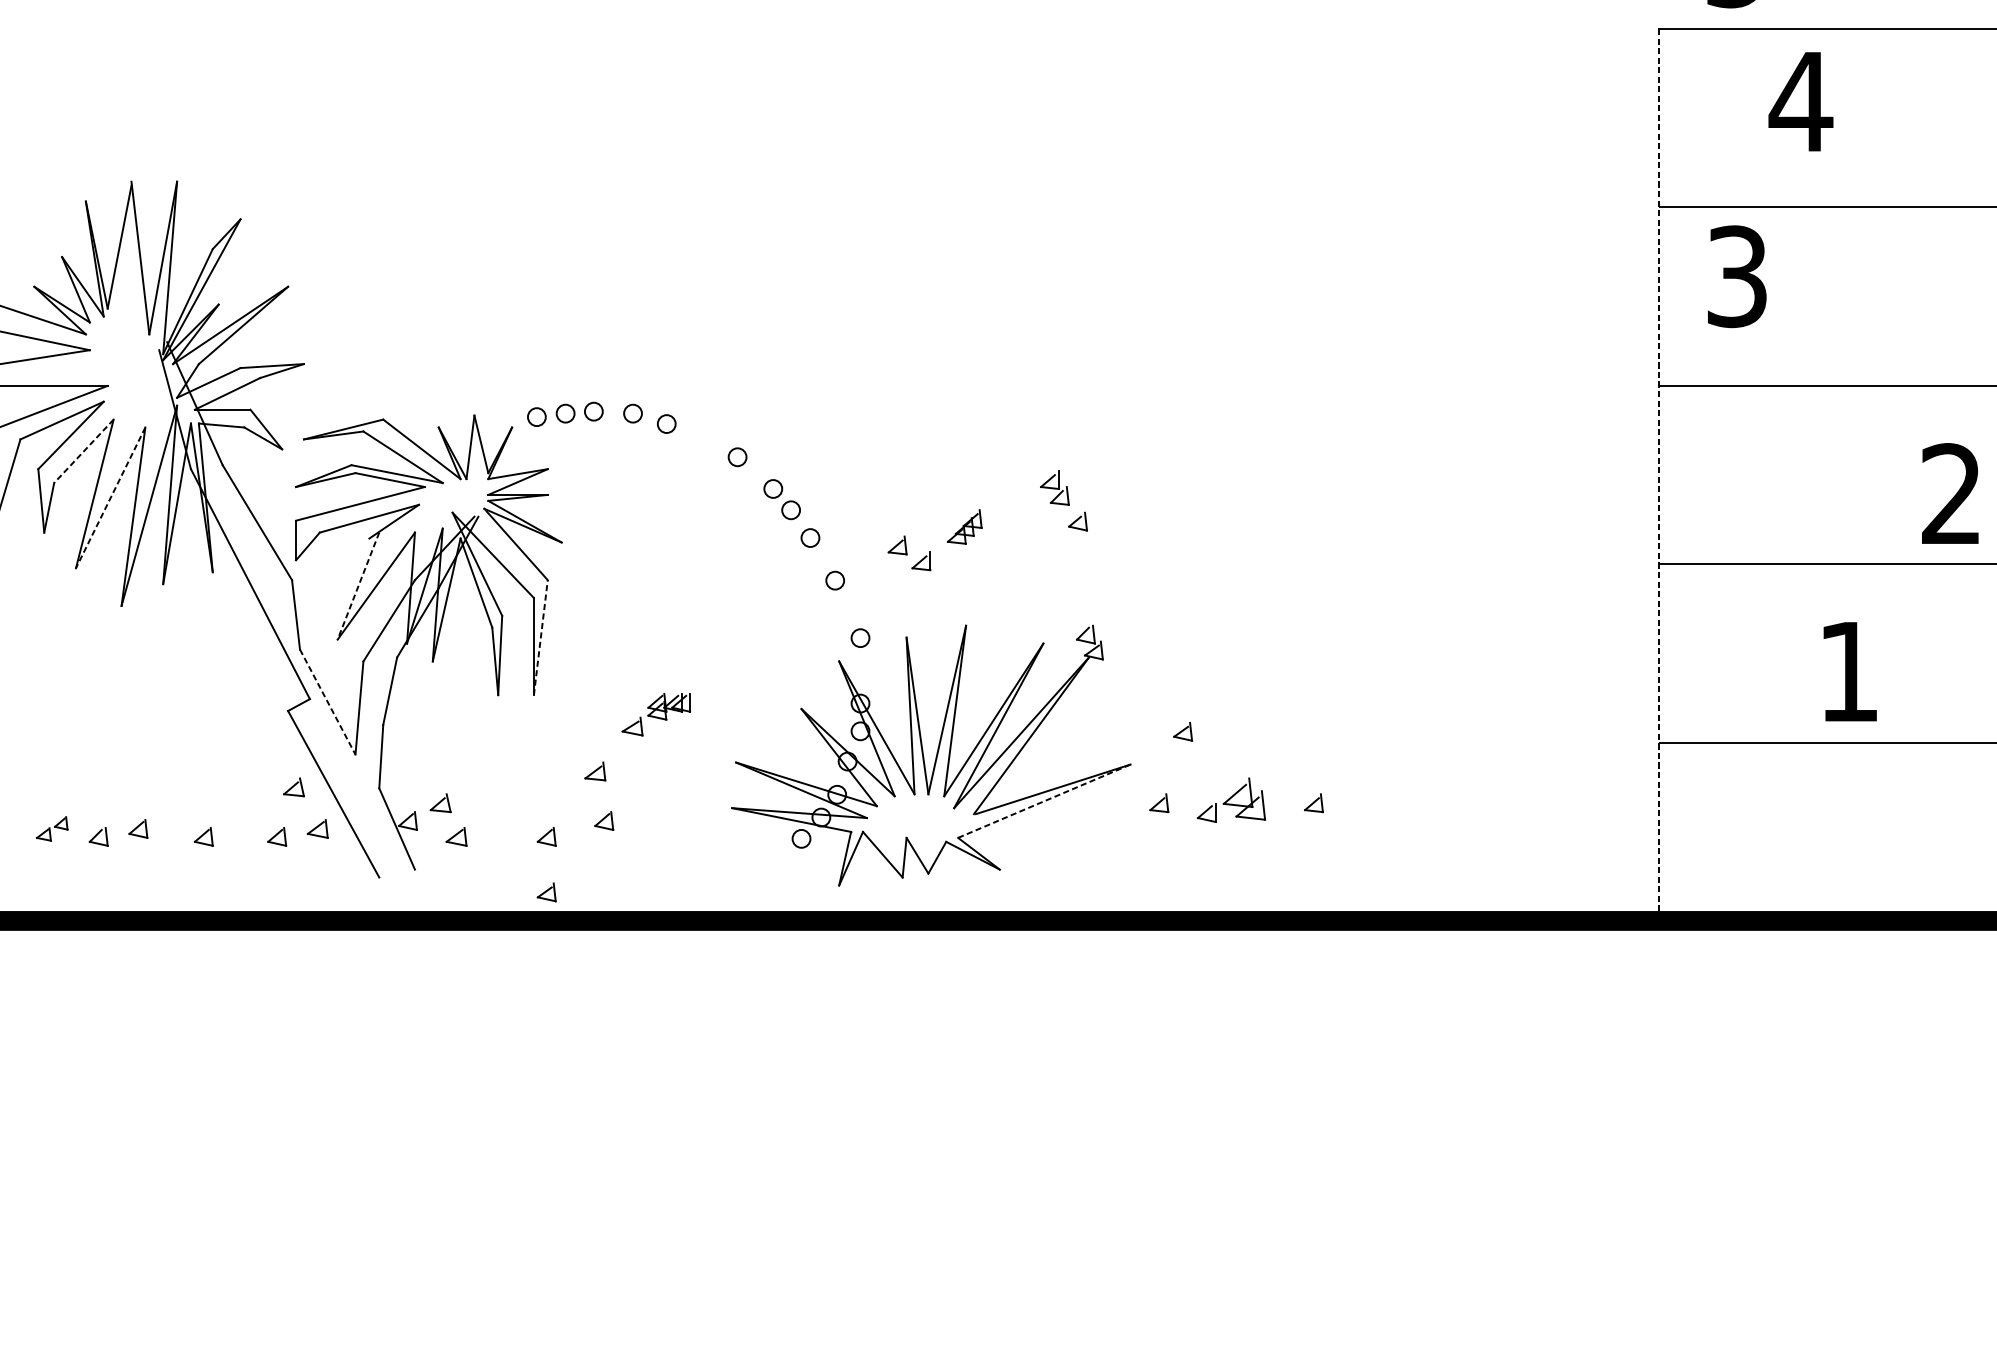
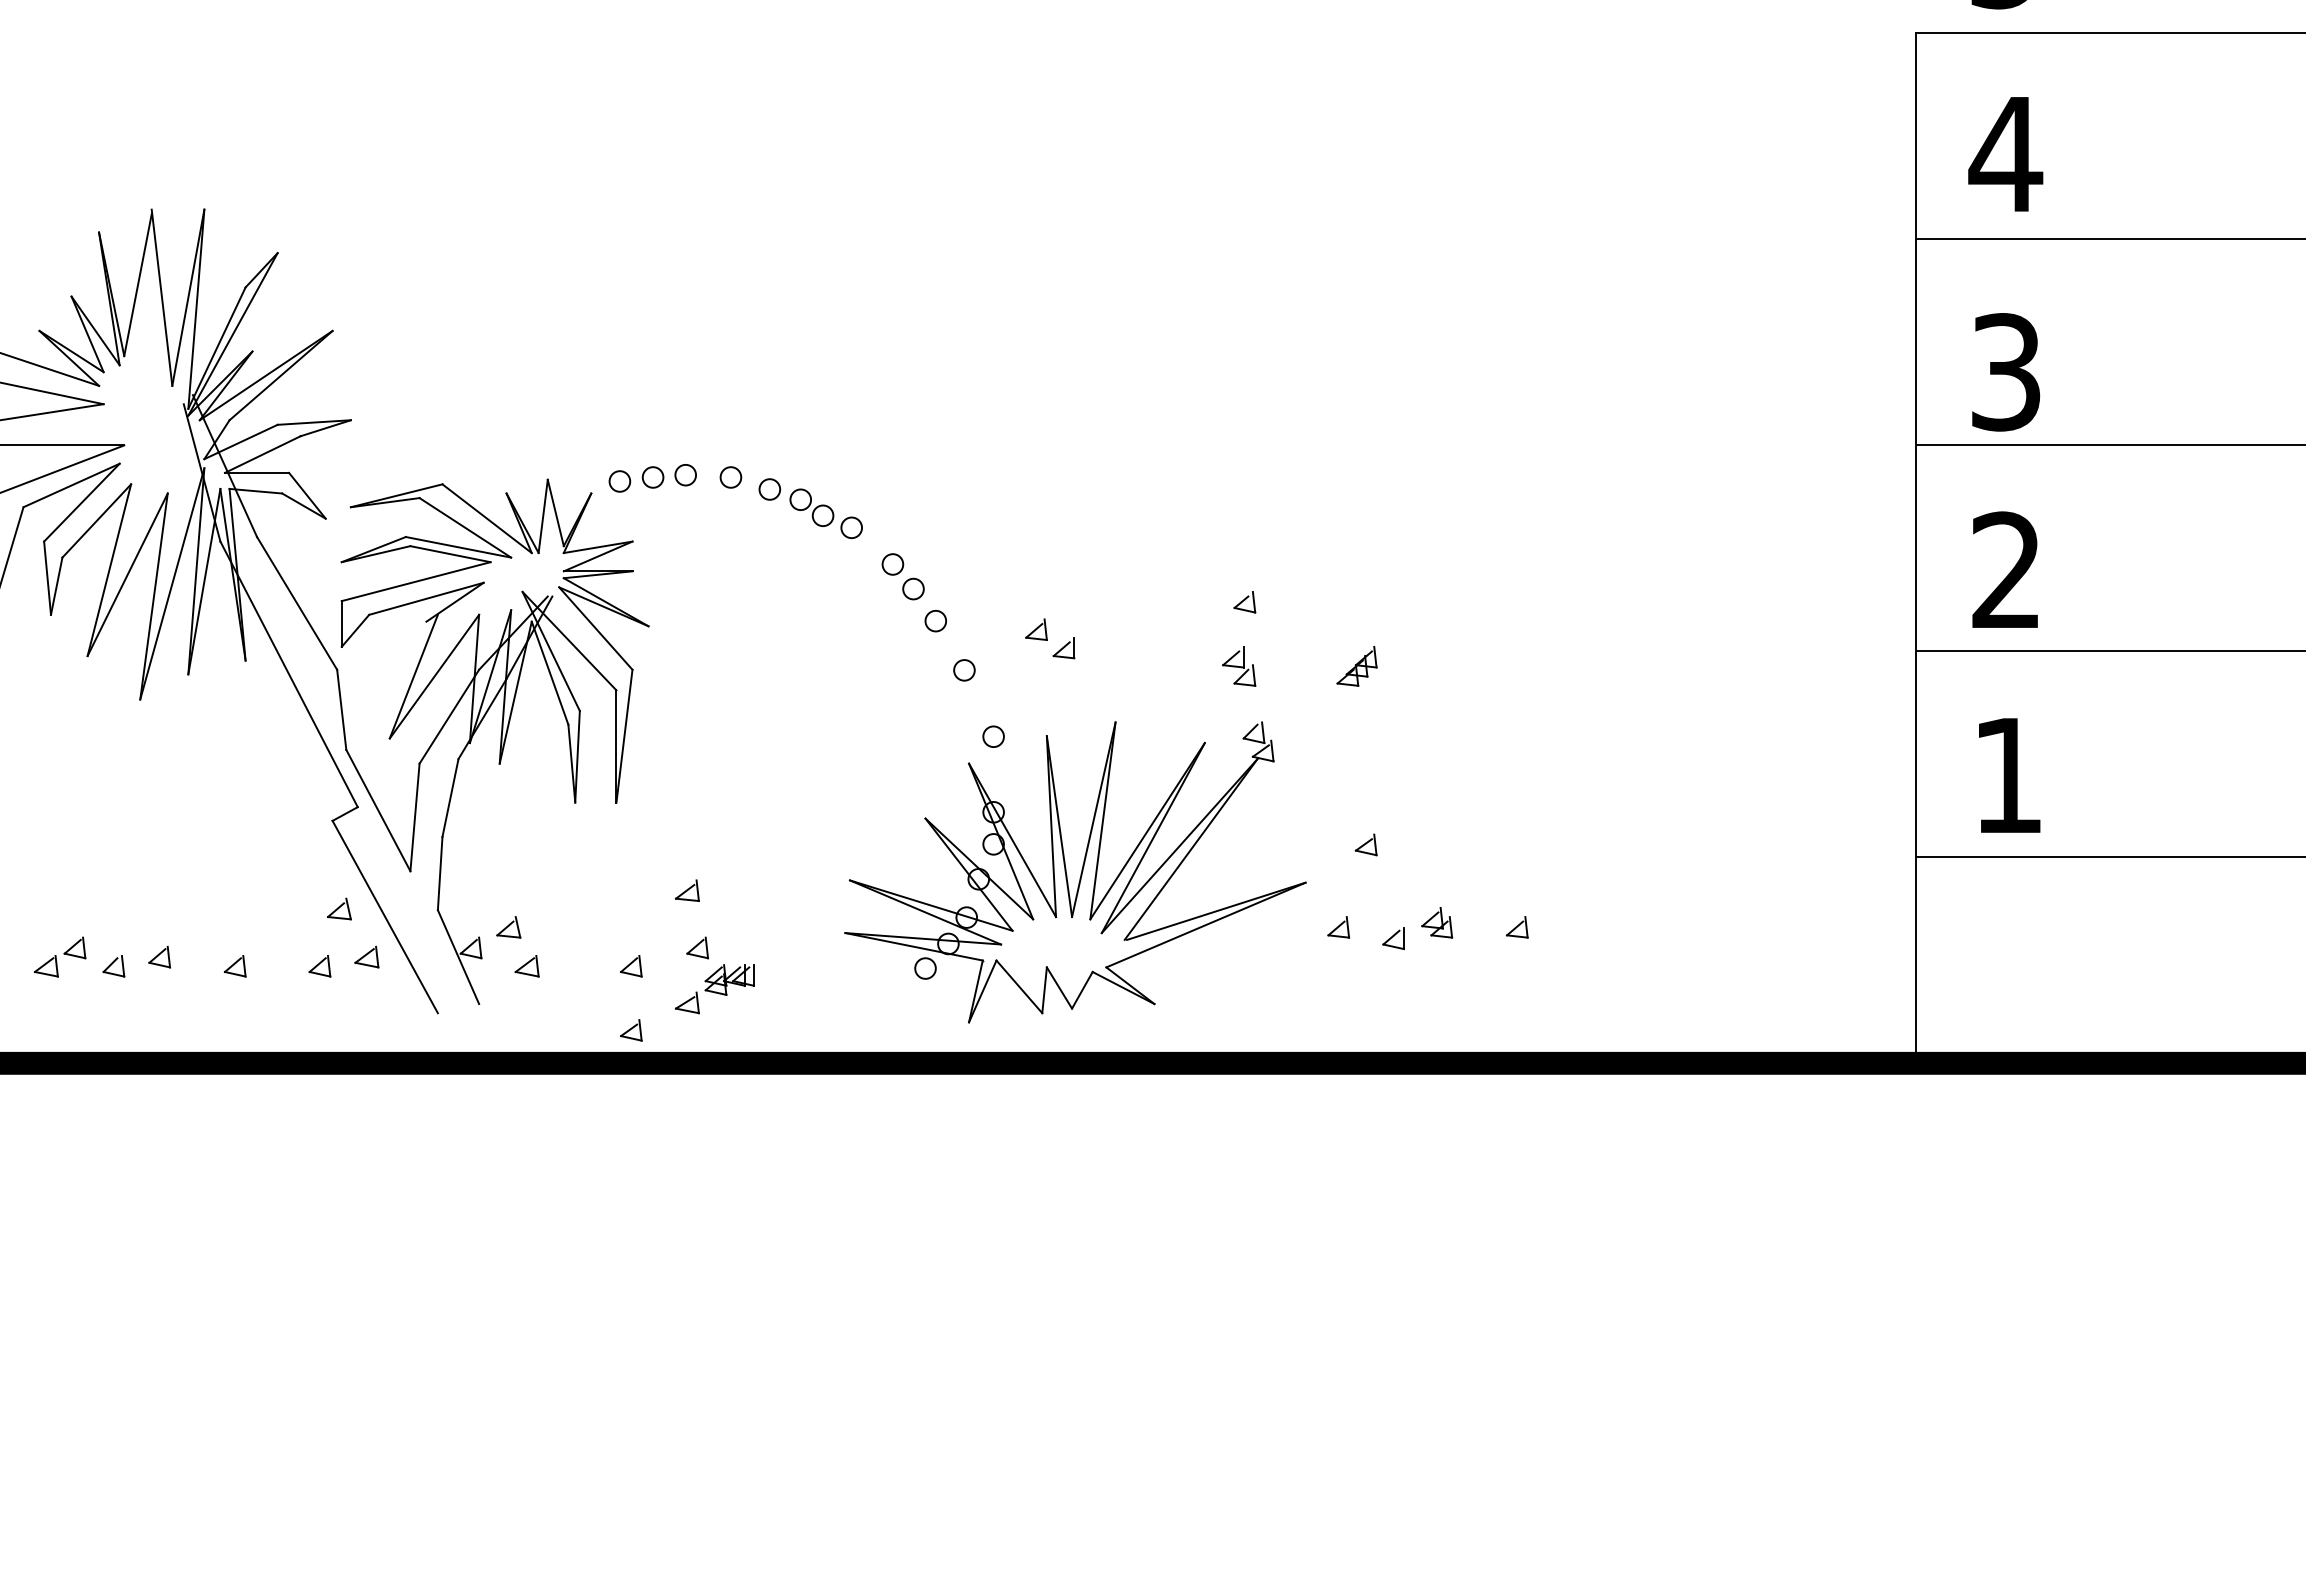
text: (1800, 101) -> (2005, 154), moved
text: (1737, 276) -> (2006, 372), moved
part: (702, 439) -> (811, 507), added
line: (83, 451) -> (96, 521), dashed -> solid
line: (1658, 474) -> (1915, 547), dashed -> solid
part: (1055, 488) -> (1239, 666), moved
text: (1949, 493) -> (2004, 569), moved
line: (110, 497) -> (127, 574), dashed -> solid
part: (964, 527) -> (1356, 666), moved
line: (358, 586) -> (413, 677), dashed -> solid
line: (540, 637) -> (624, 736), dashed -> solid
text: (1850, 671) -> (2009, 775), moved
line: (327, 702) -> (378, 810), dashed -> solid
part: (656, 715) -> (714, 989), moved
part: (1244, 798) -> (1437, 922), size x0.62
line: (1044, 800) -> (1206, 924), dashed -> solid
part: (52, 828) -> (60, 956), size x1.43

